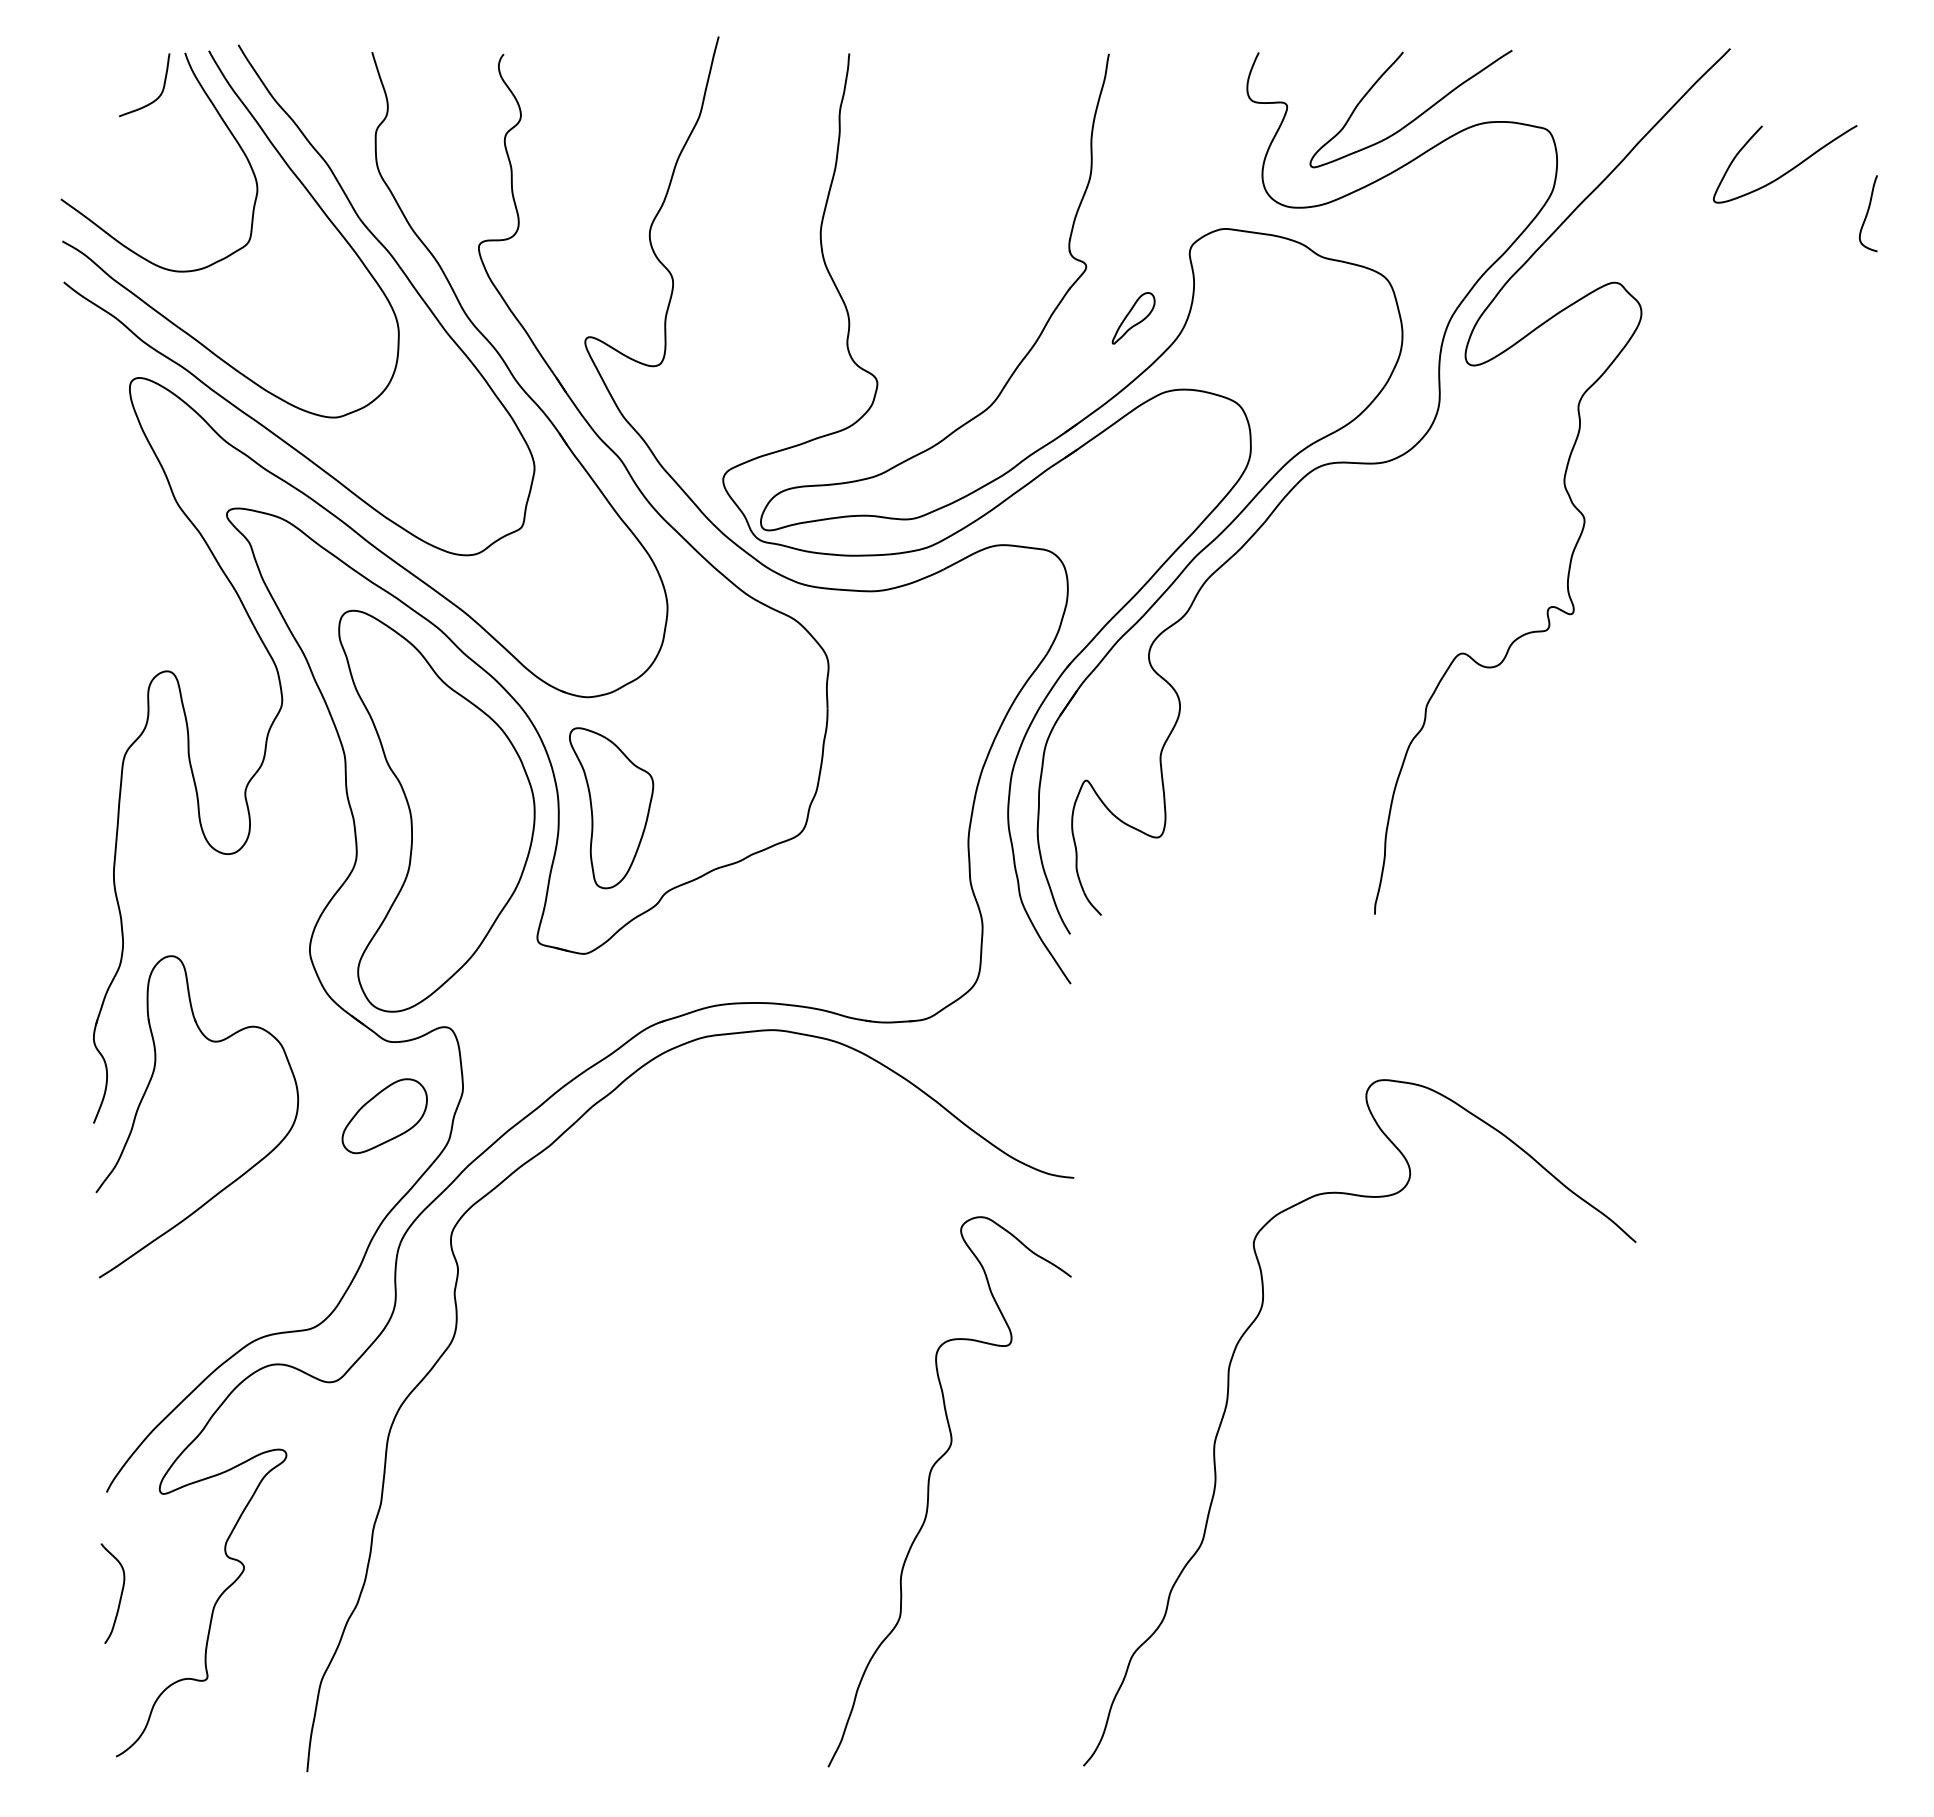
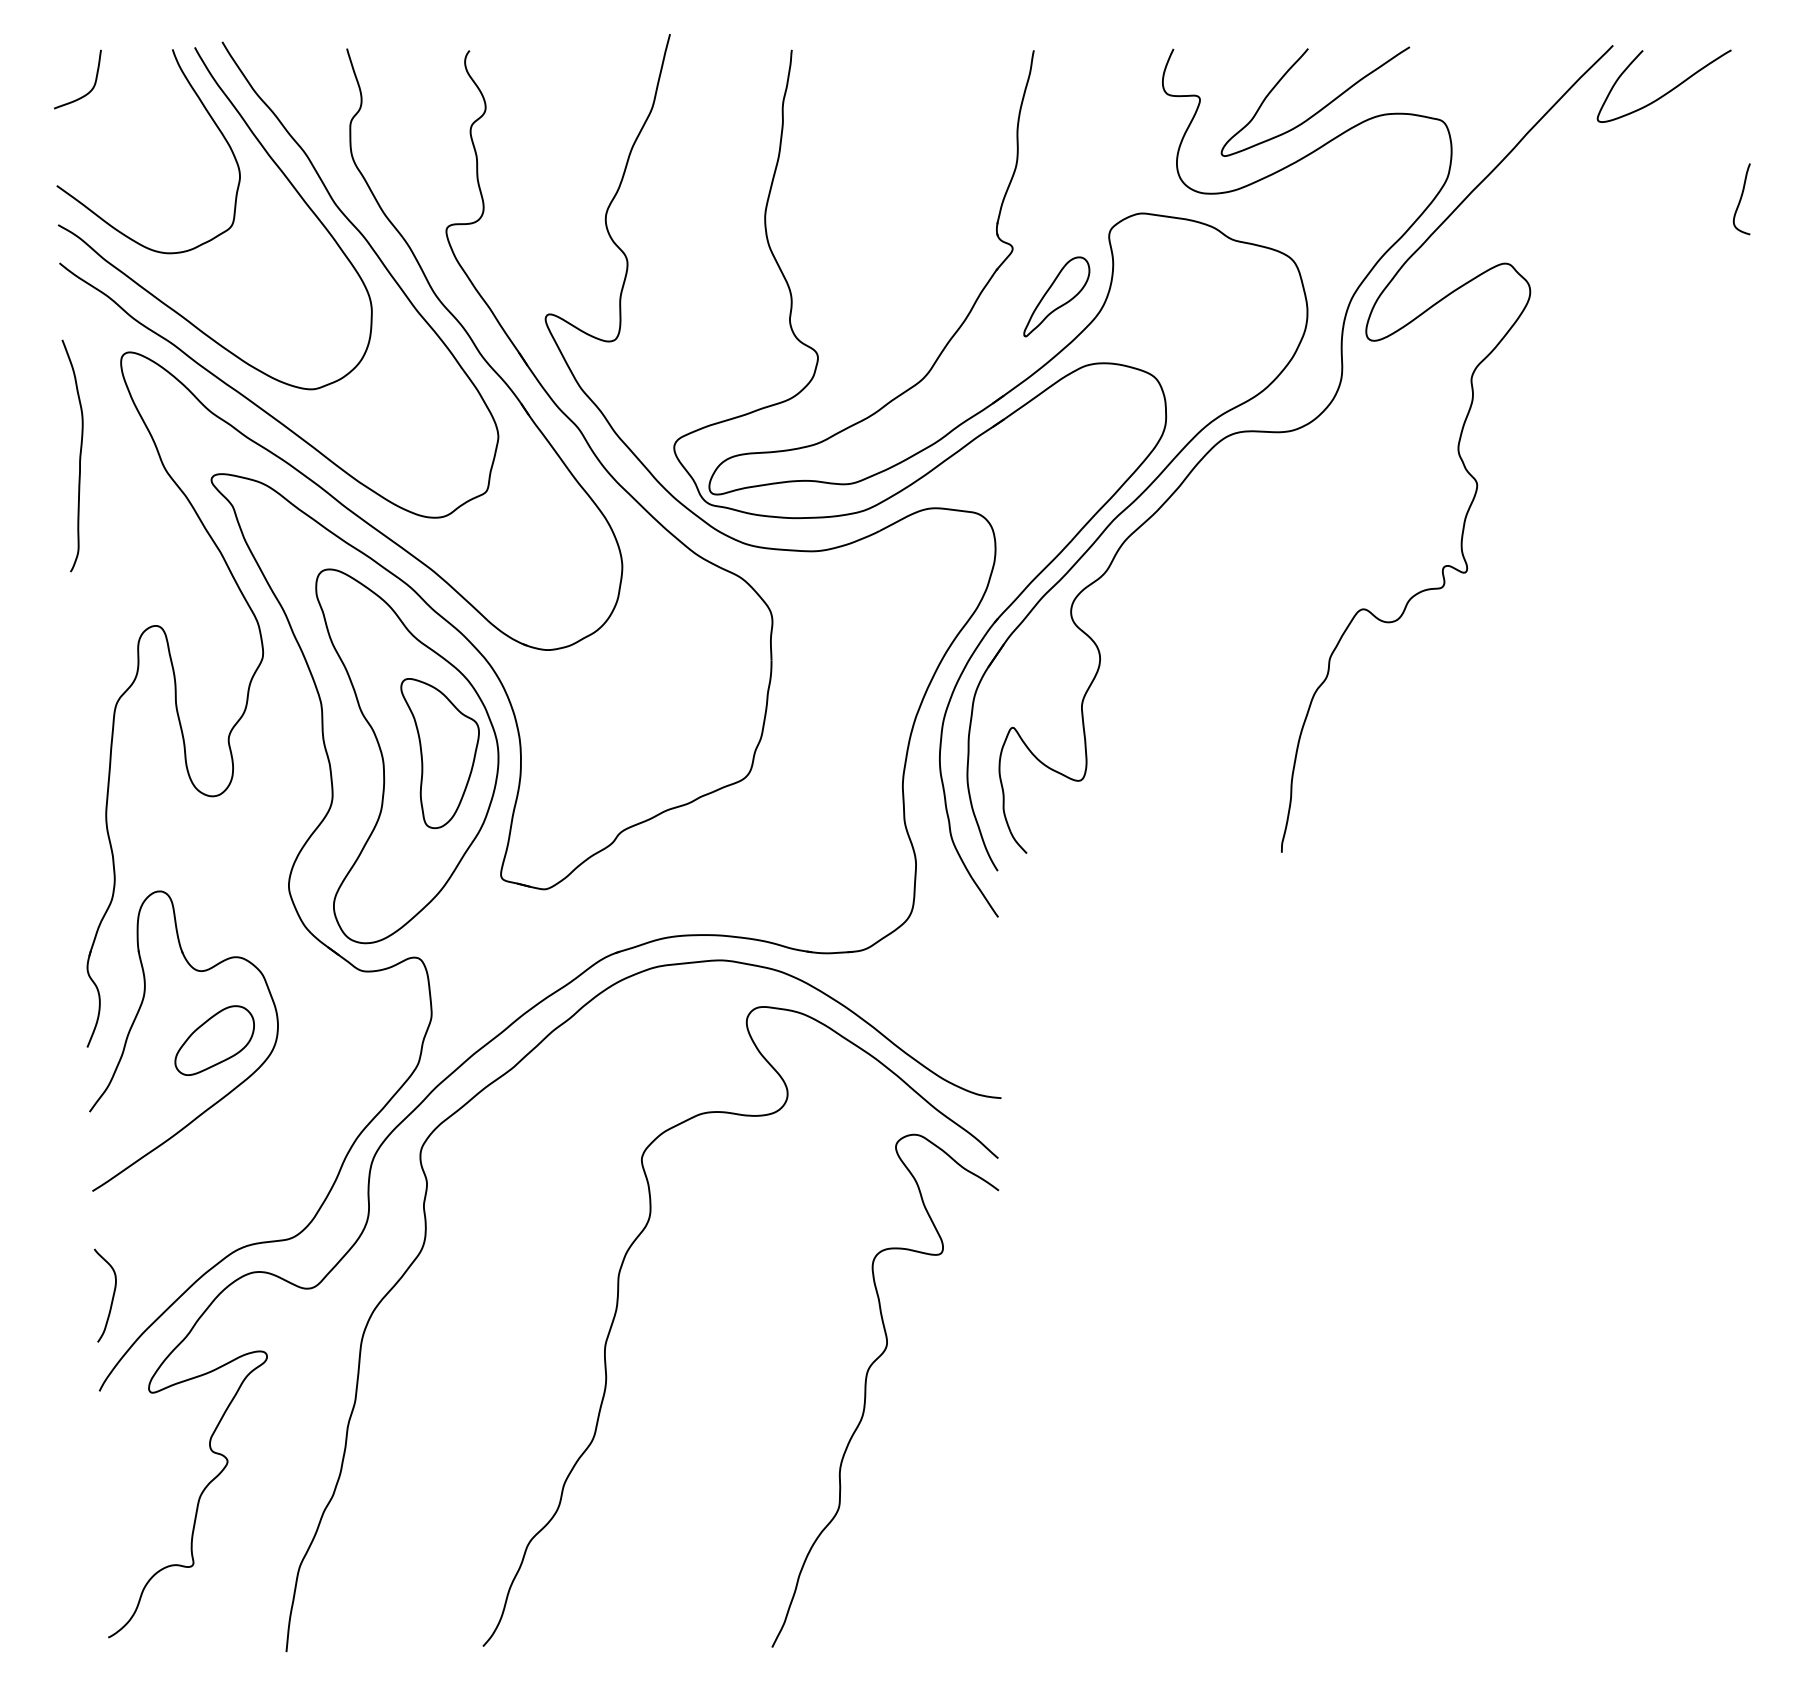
curve: (154, 99) -> (87, 92), moved
curve: (1787, 171) -> (1666, 92), moved
part: (1133, 317) -> (1056, 296), size x1.67
curve: (85, 488) -> (79, 455), added
part: (610, 808) -> (439, 753), moved
part: (384, 1116) -> (214, 1040), moved
curve: (1228, 1399) -> (618, 1304), moved
curve: (120, 1593) -> (112, 1295), moved

